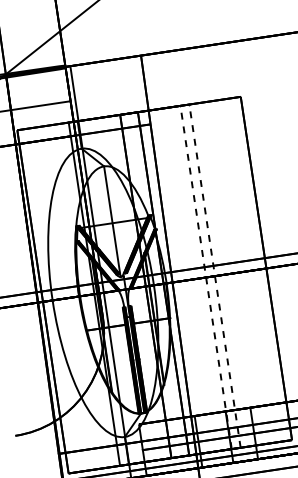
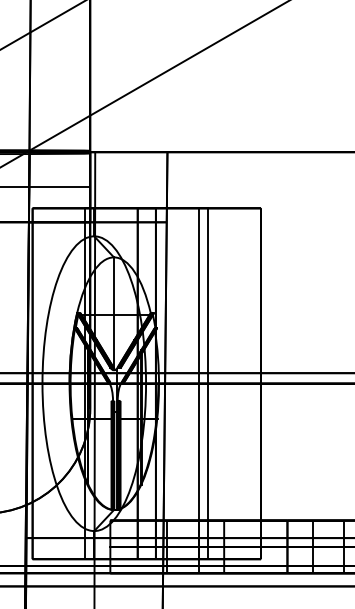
line: (214, 275) -> (208, 383), dashed -> solid
line: (206, 277) -> (199, 383), dashed -> solid

